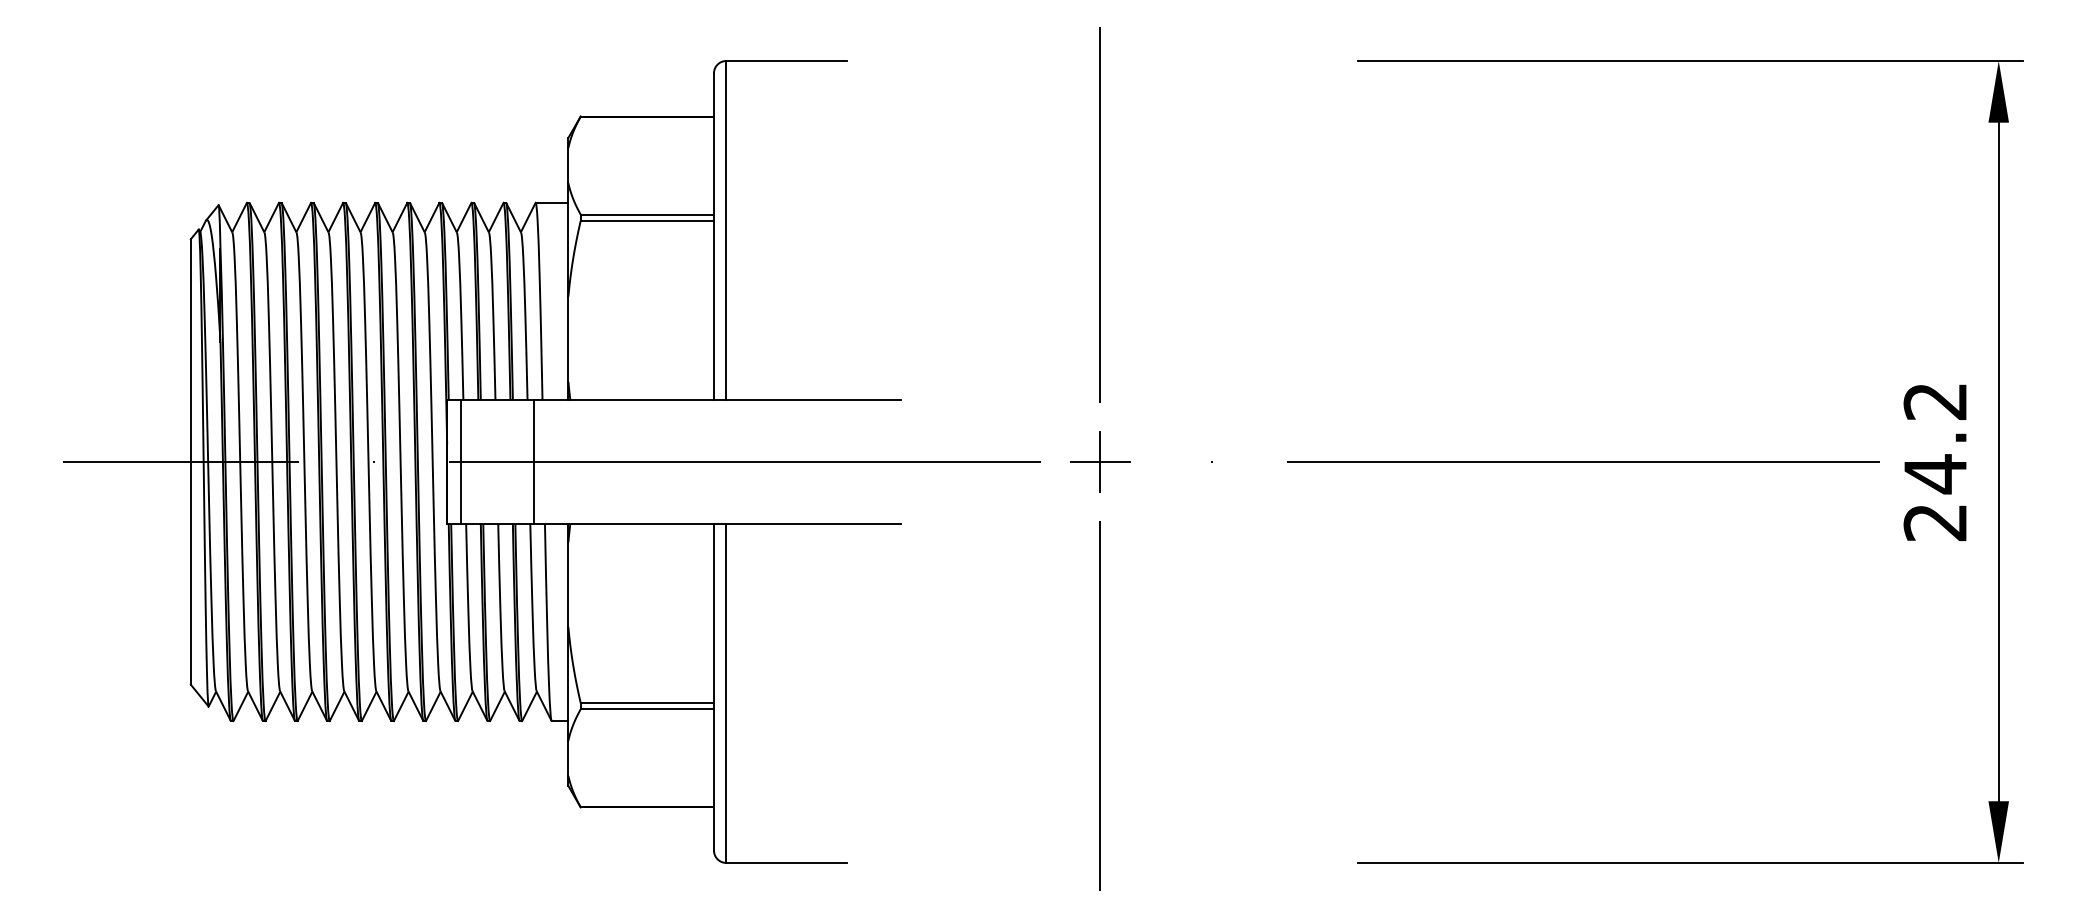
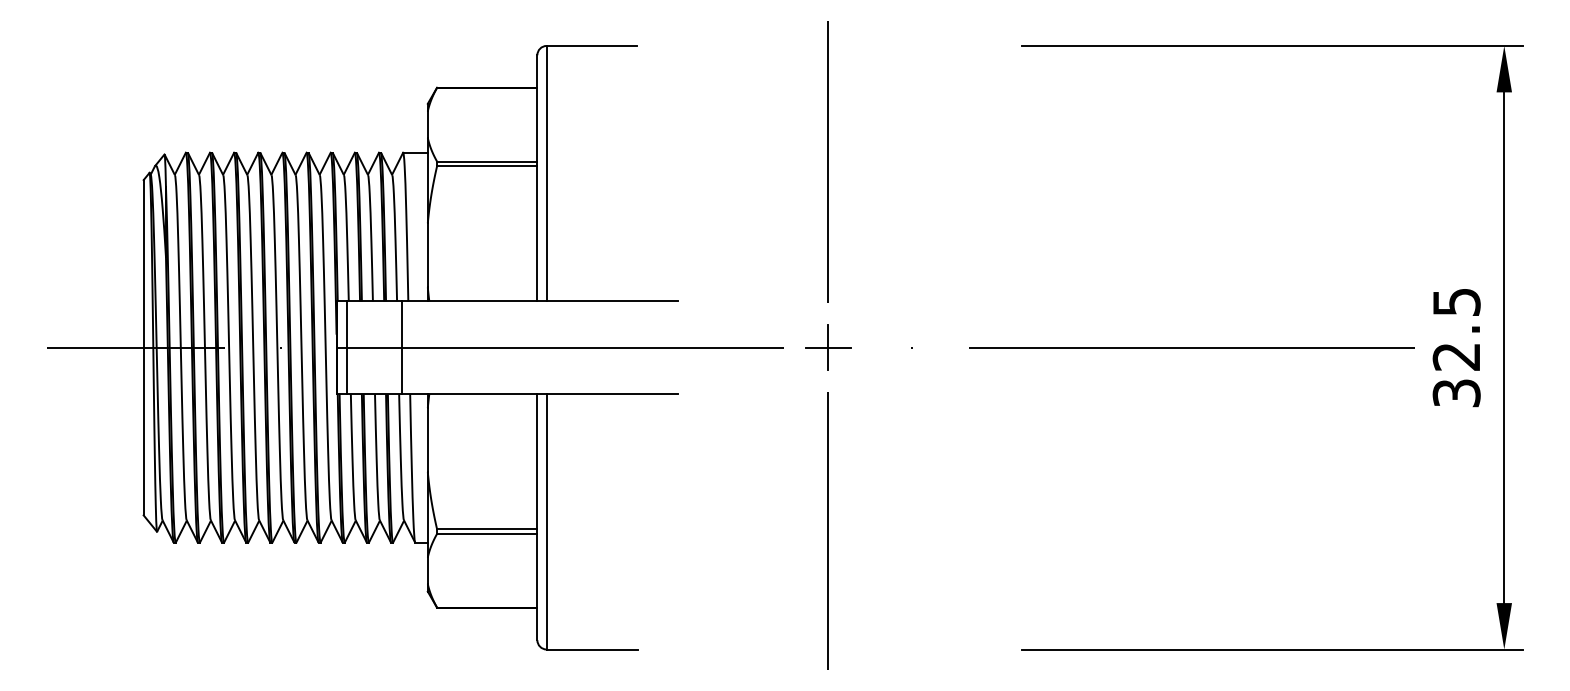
text: (1935, 462) -> (1456, 348), 24.2 -> 32.5

